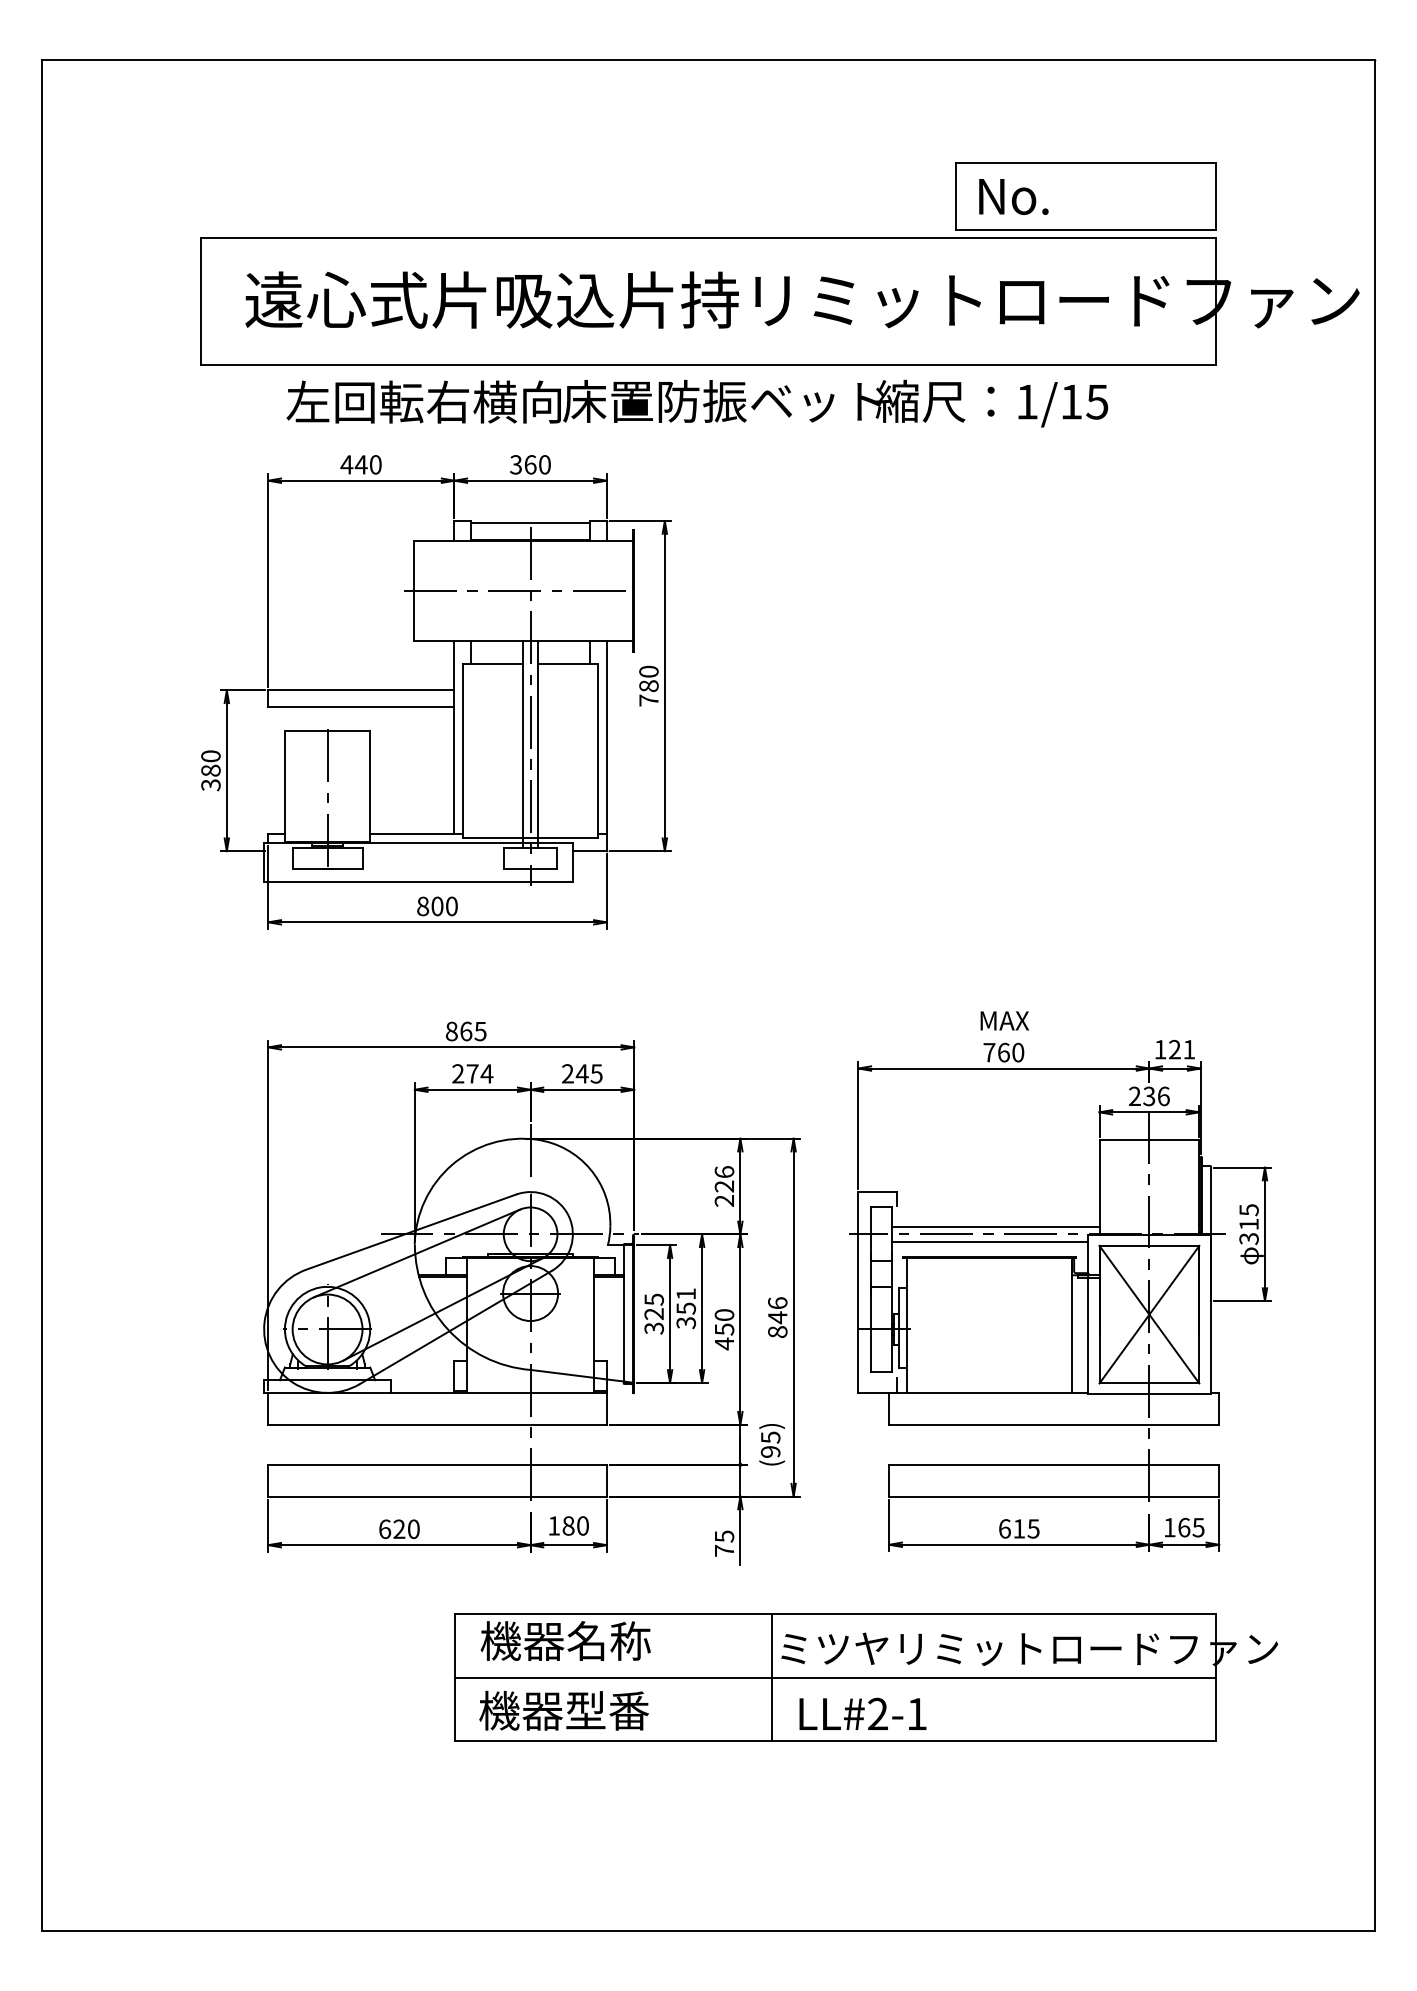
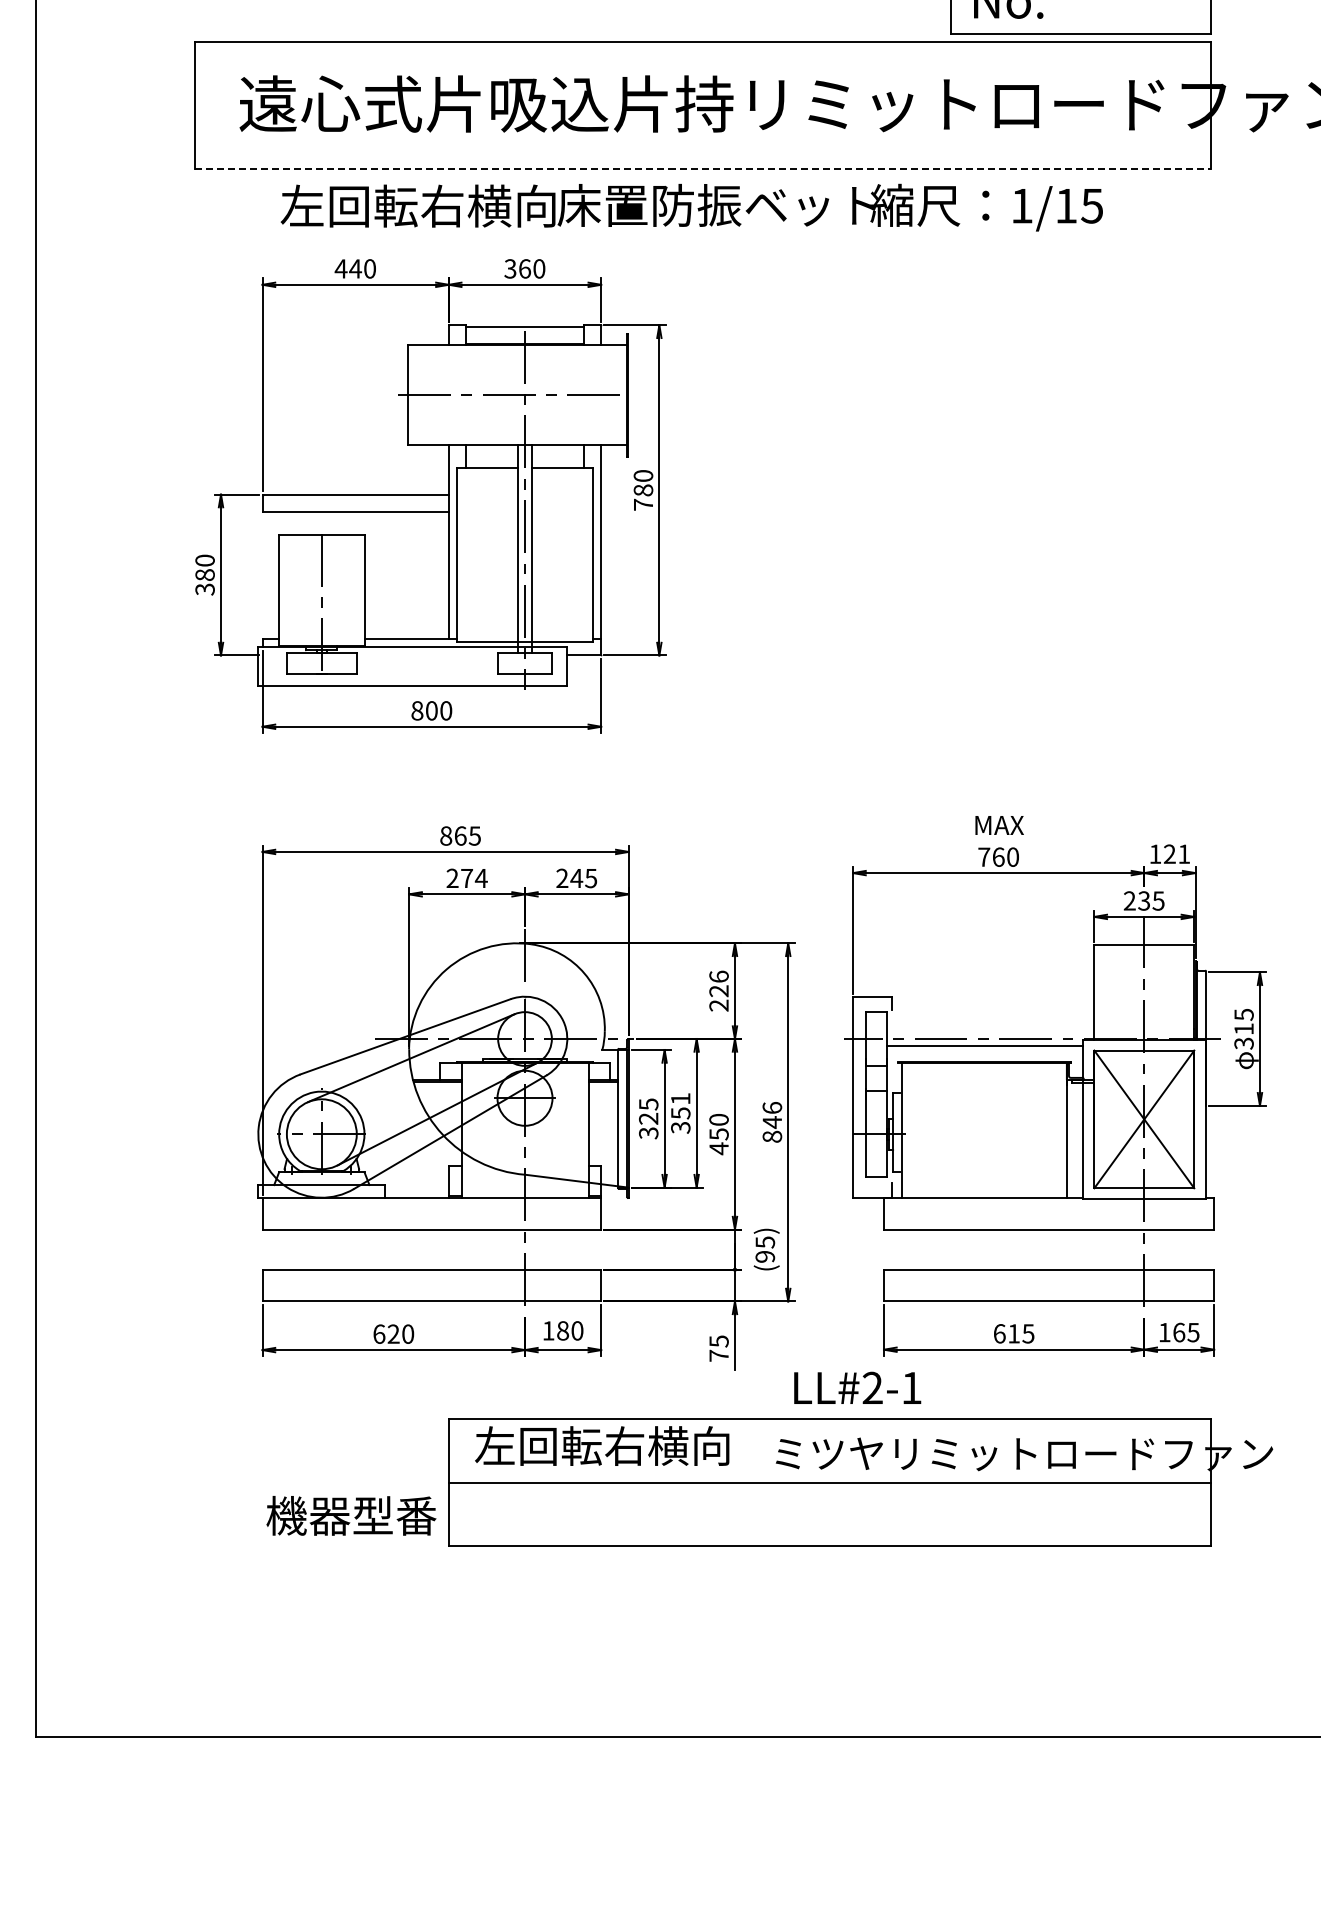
line: (708, 364) -> (703, 168), solid -> dashed
text: (1163, 1096) -> (1158, 901), 236 -> 235
line: (995, 1226) -> (990, 1031), removed
text: (607, 1640) -> (601, 1445), 機器名称 -> 左回転右横向
line: (771, 1677) -> (766, 1482), removed
text: (564, 1710) -> (351, 1515), moved
text: (862, 1713) -> (857, 1387), moved

